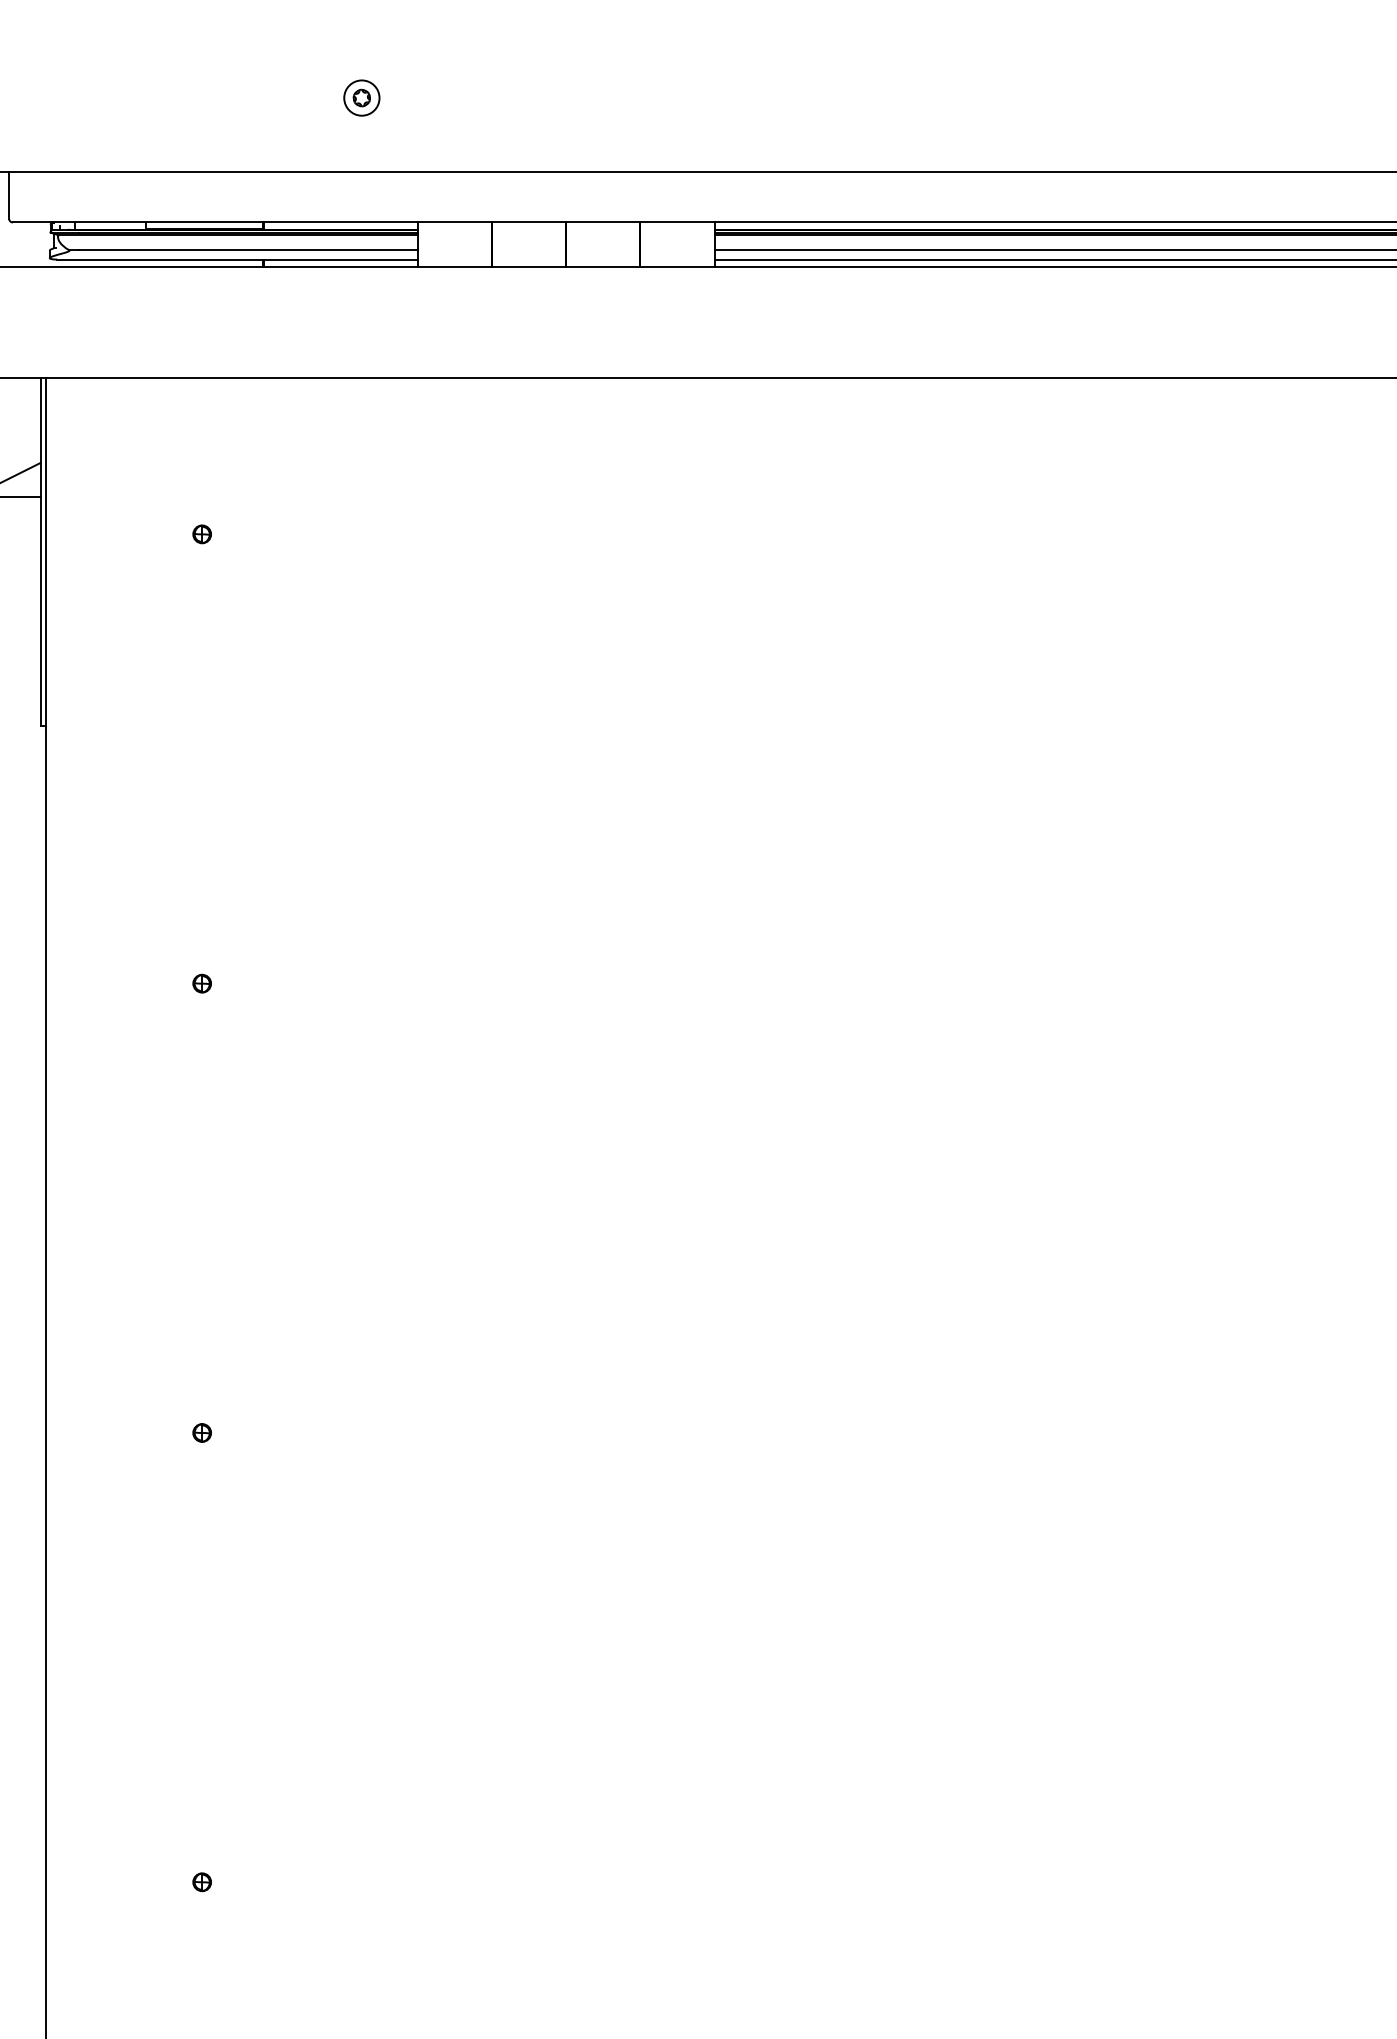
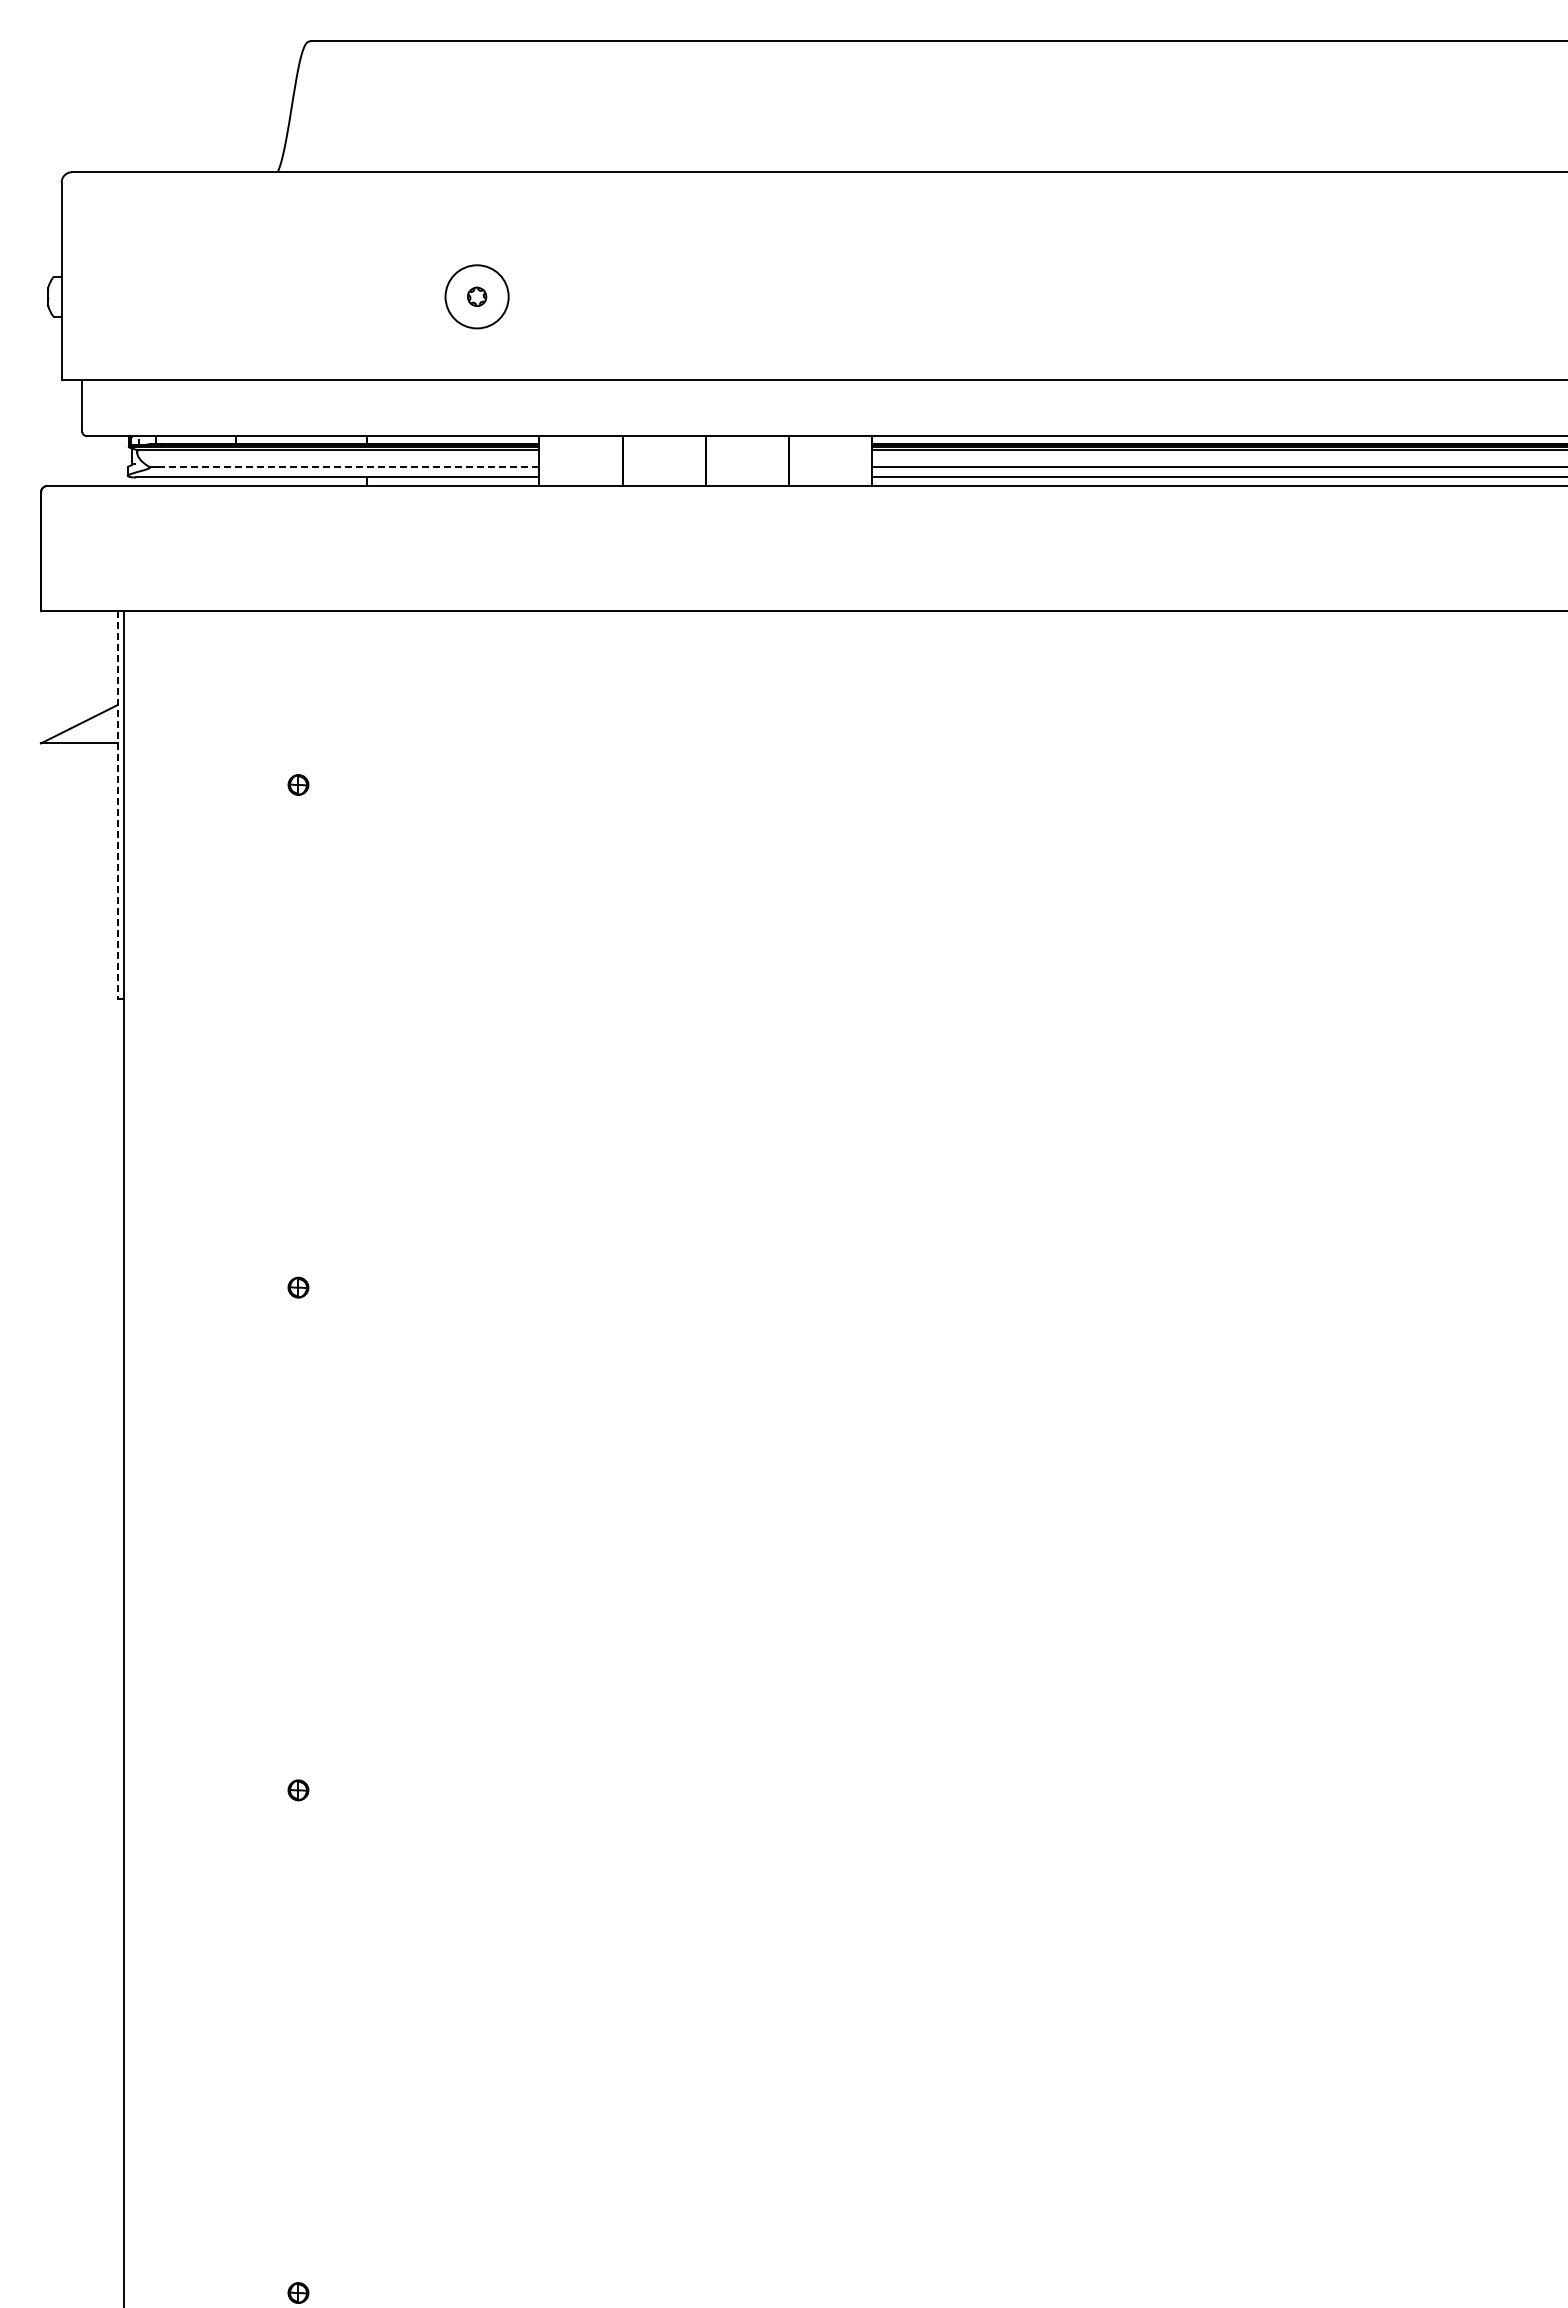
circle: (361, 97) -> (476, 296), size x1.6
line: (247, 249) -> (349, 466), solid -> dashed
line: (40, 552) -> (117, 805), solid -> dashed

